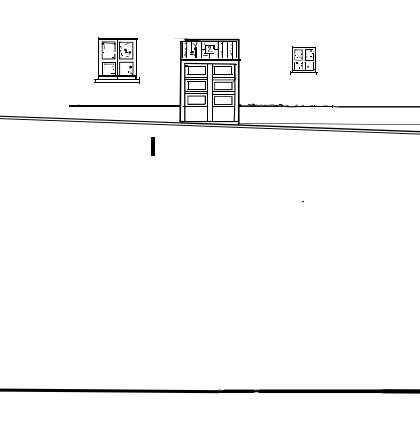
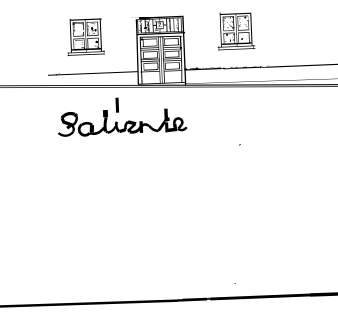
part: (303, 60) -> (235, 31), size x1.67
part: (158, 167) -> (122, 121), added

